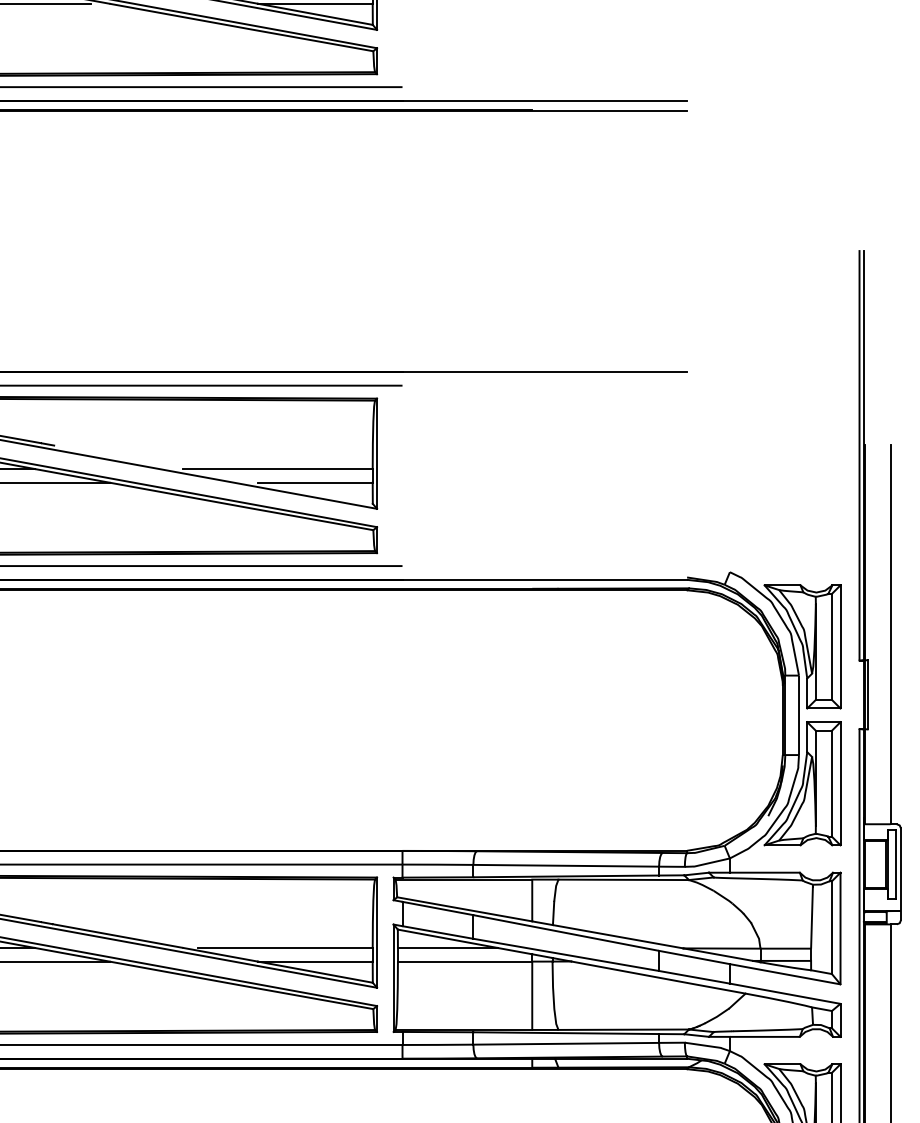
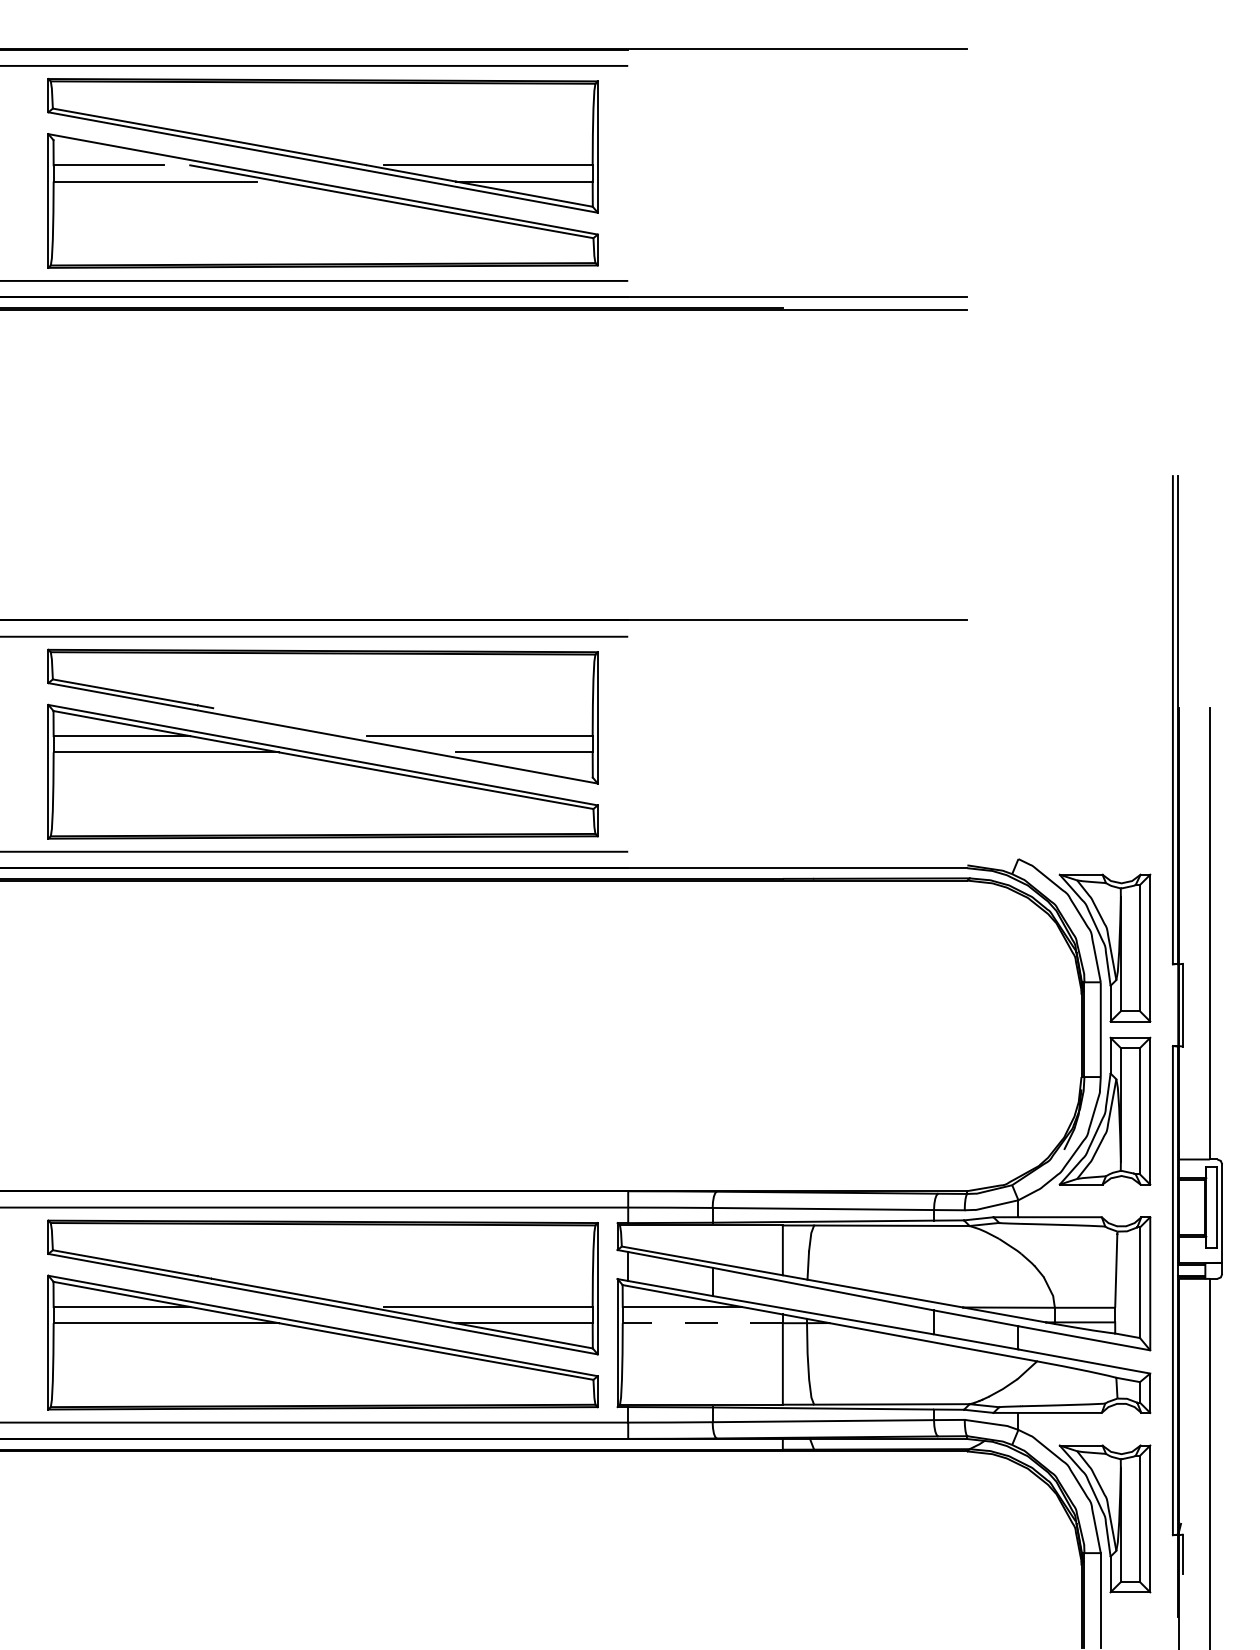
line: (464, 961) -> (702, 1323), solid -> dashed

